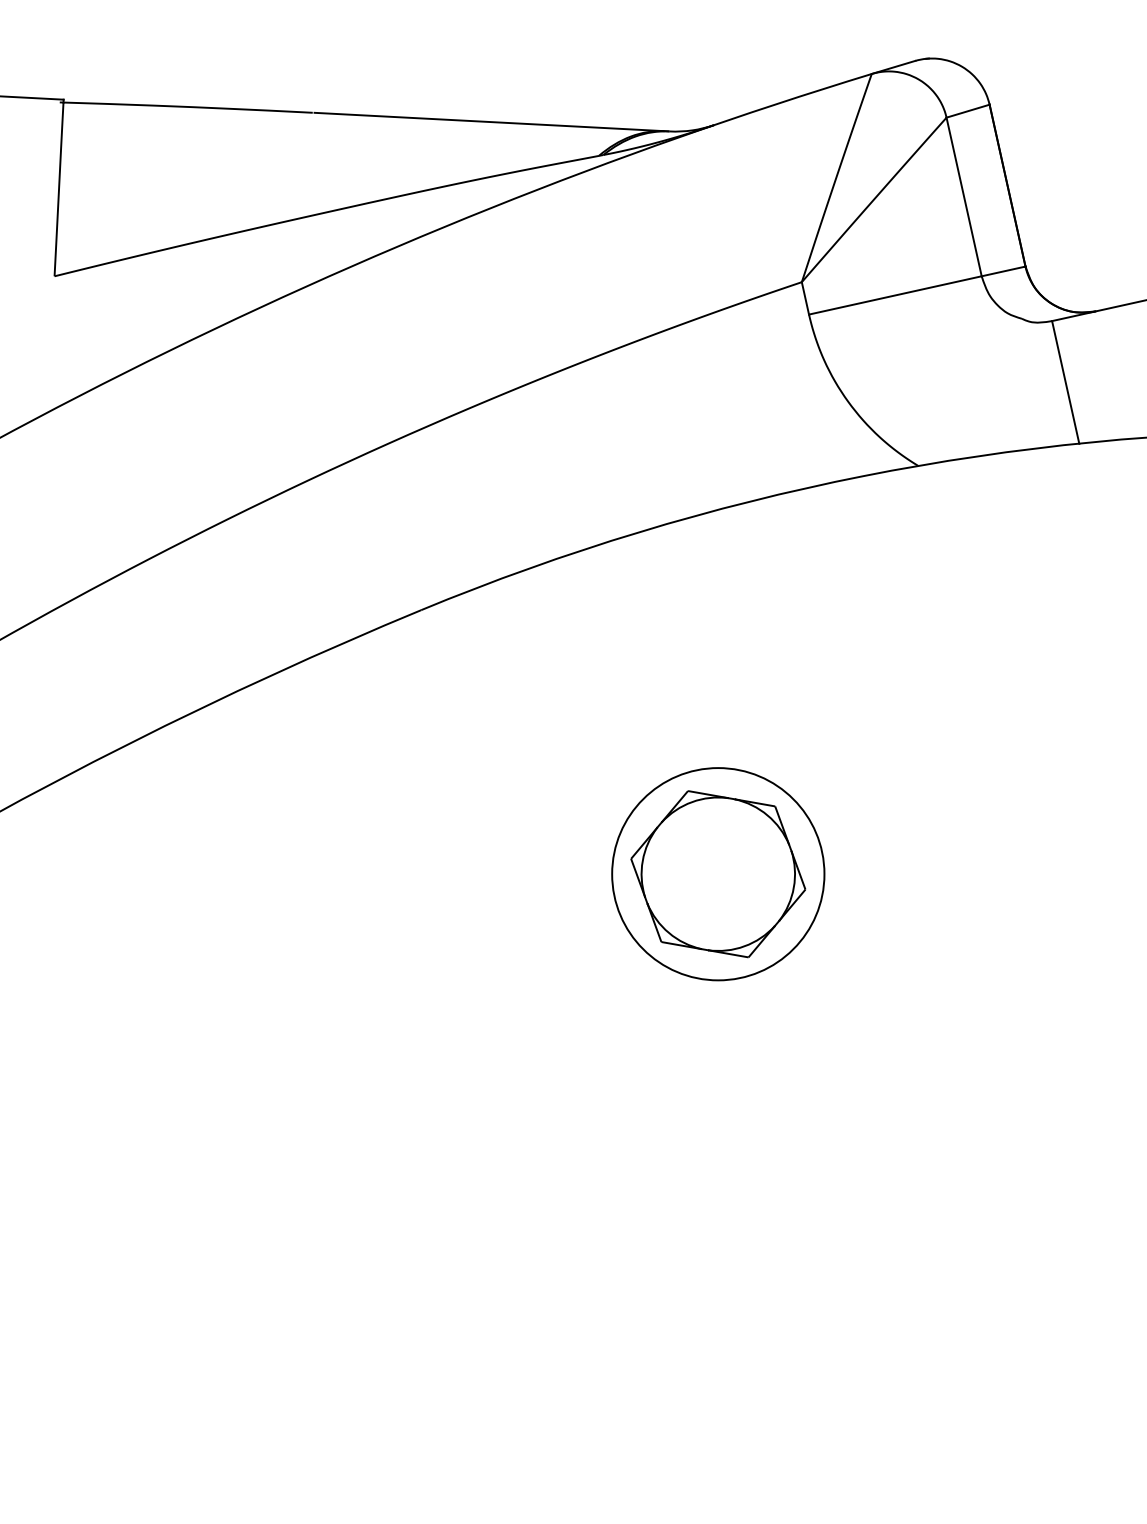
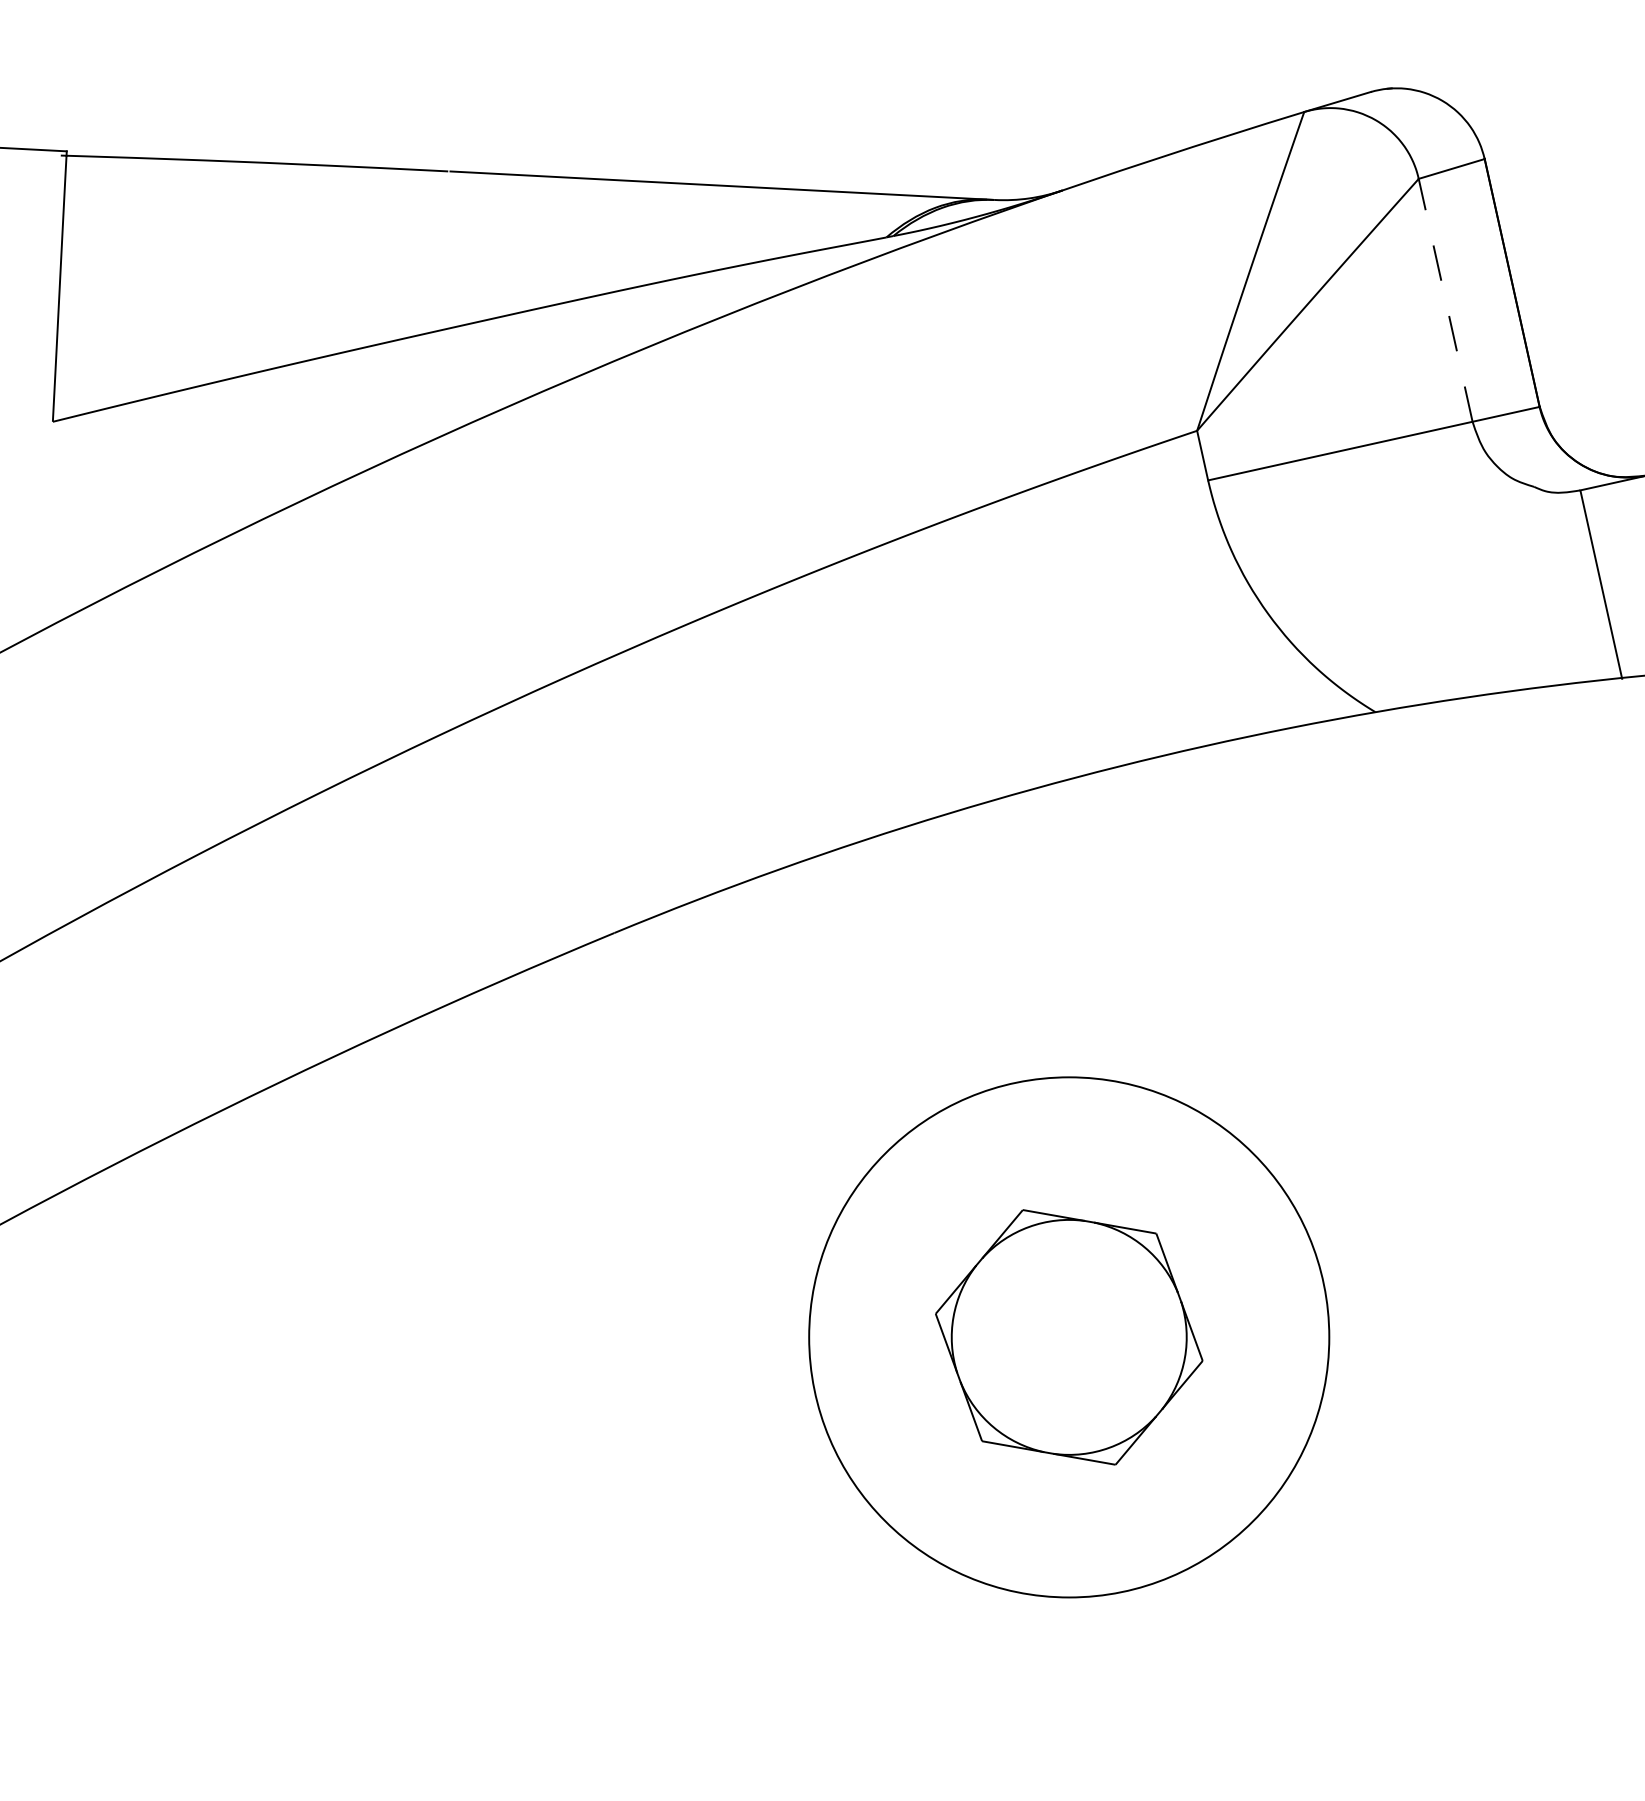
line: (964, 196) -> (1446, 299), solid -> dashed
circle: (718, 874) -> (1069, 1337), size x1.6

